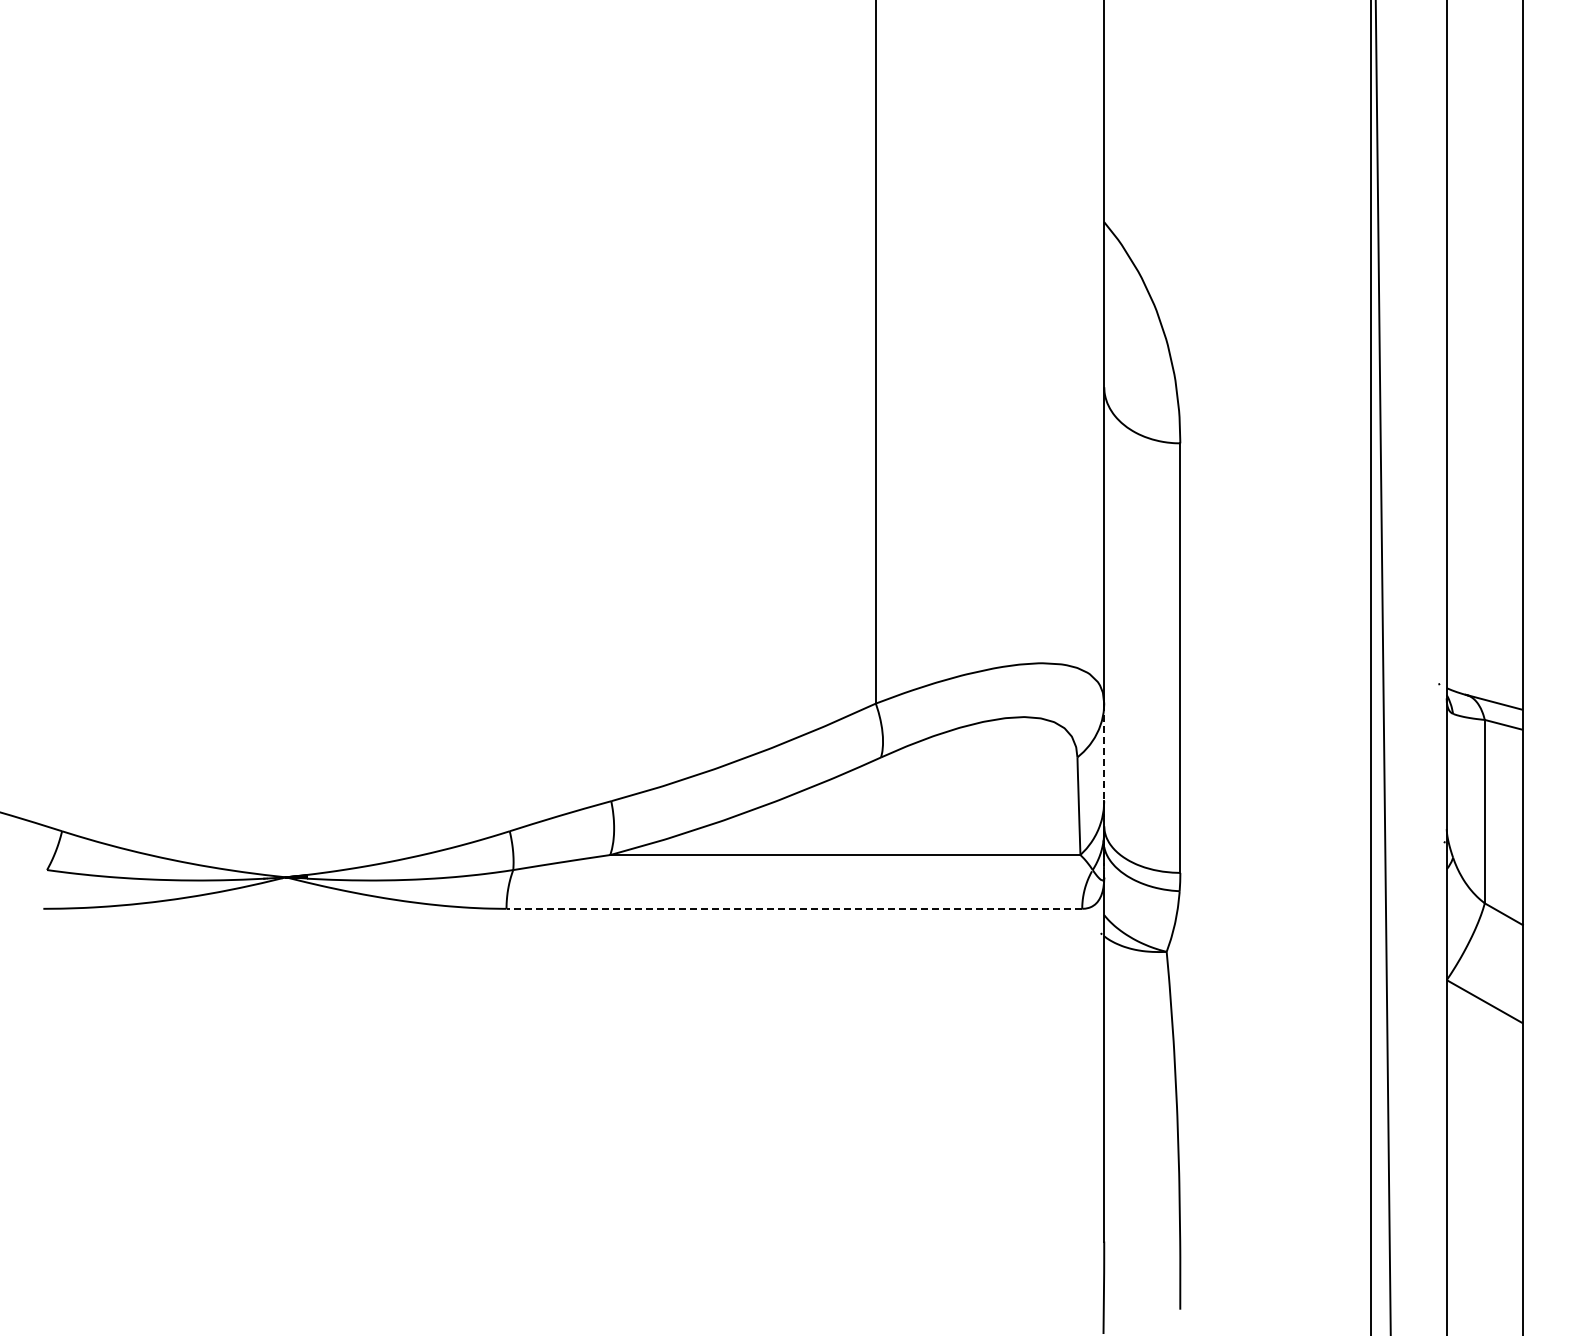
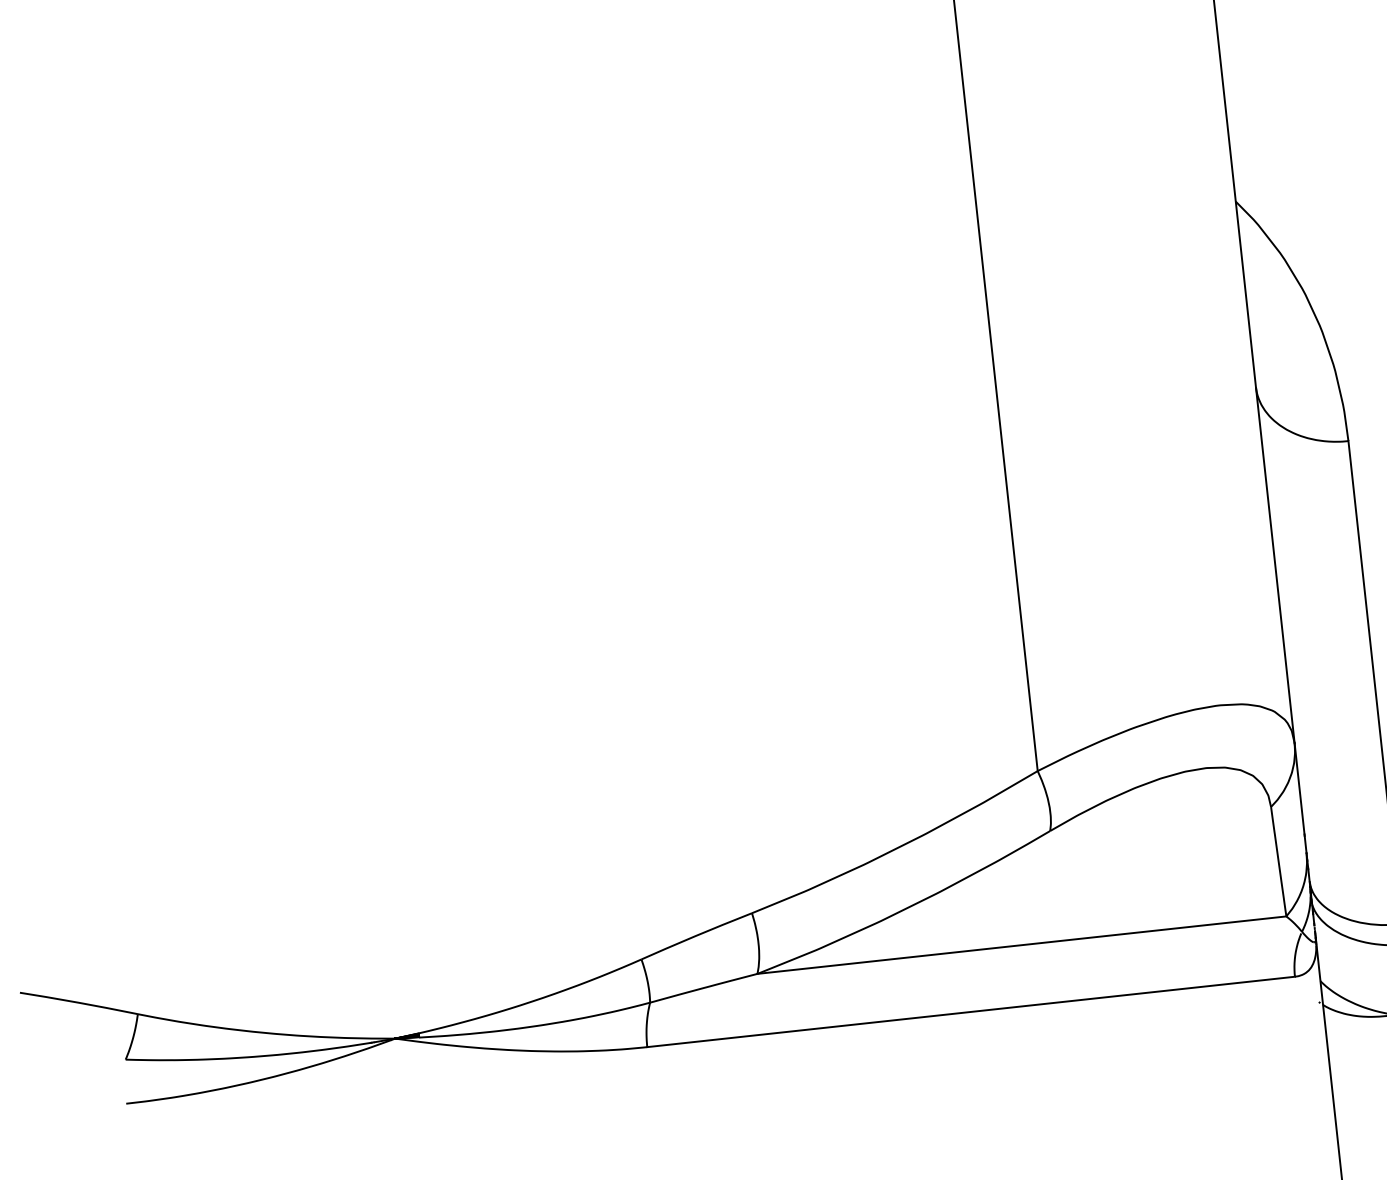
line: (1104, 752) -> (1300, 798), dashed -> solid
line: (794, 908) -> (971, 1011), dashed -> solid

